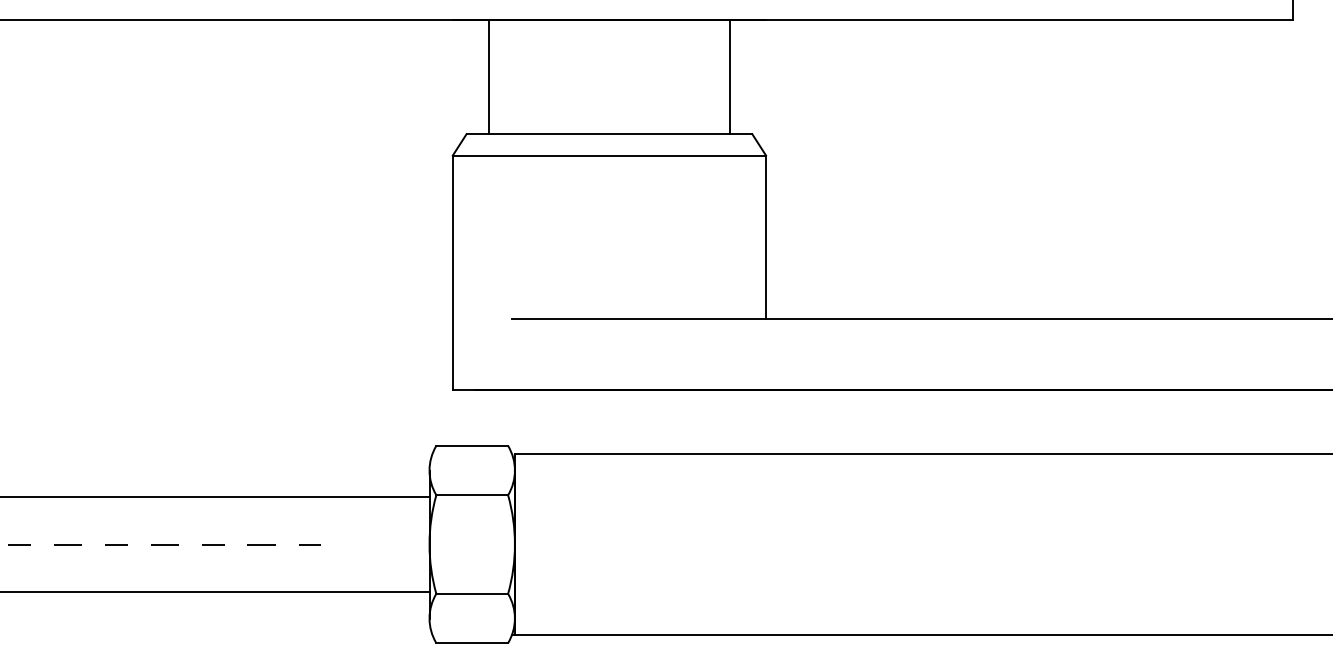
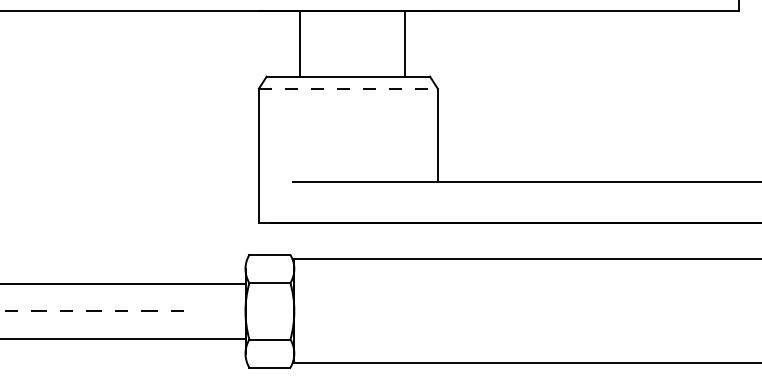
line: (488, 76) -> (300, 43), moved
line: (730, 76) -> (405, 43), moved
line: (609, 154) -> (348, 88), solid -> dashed

